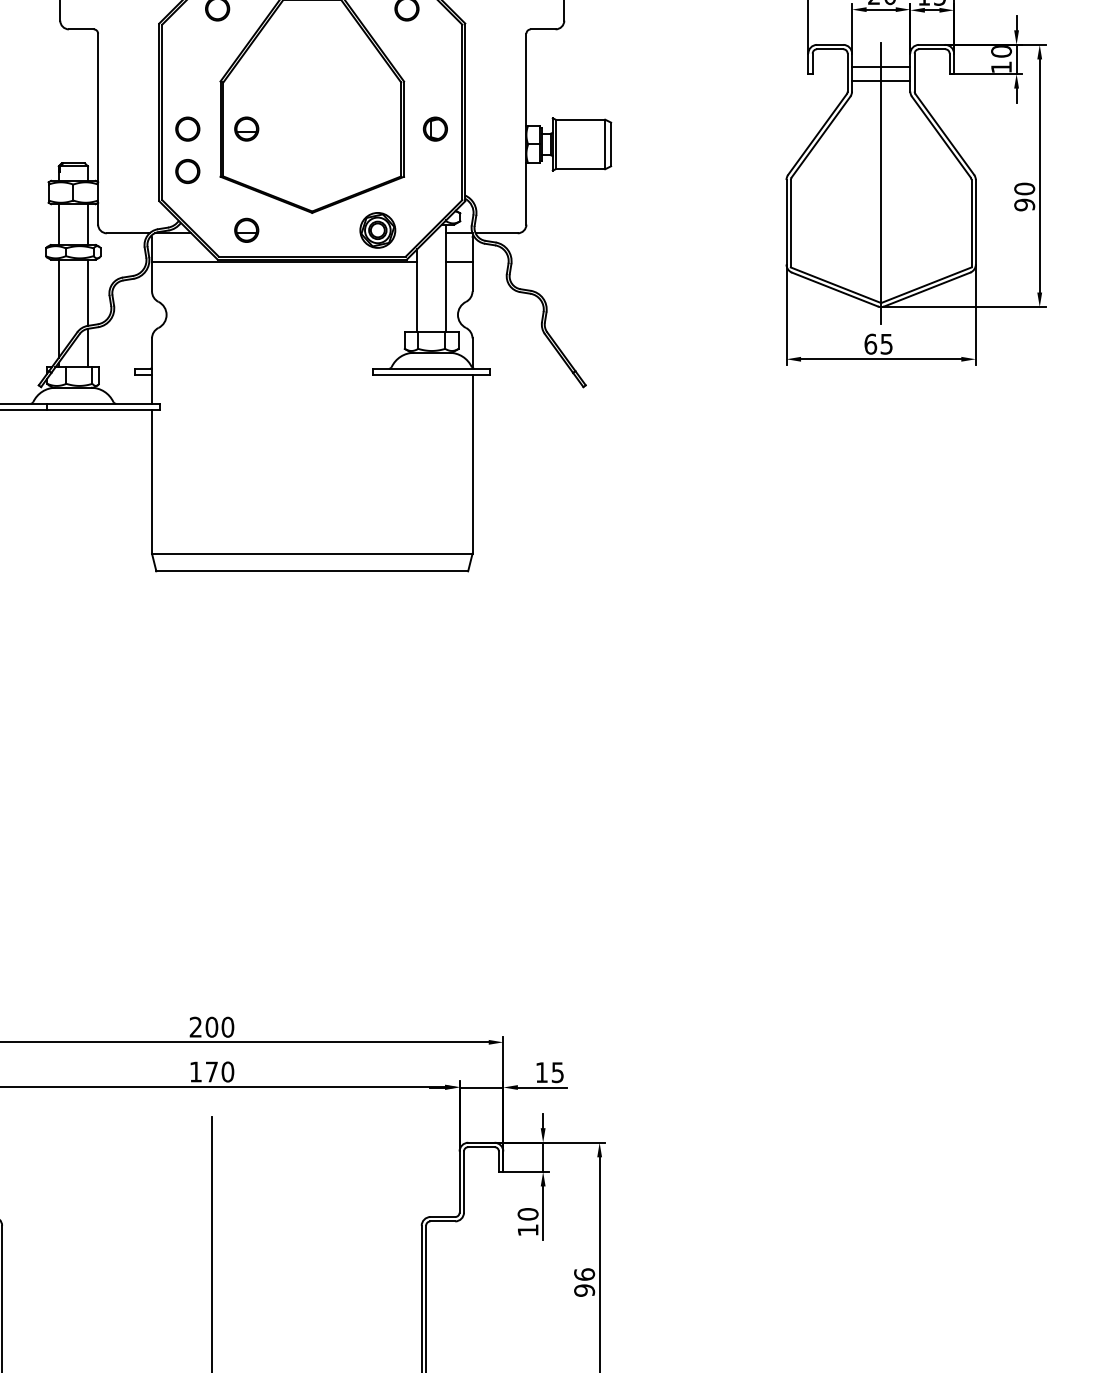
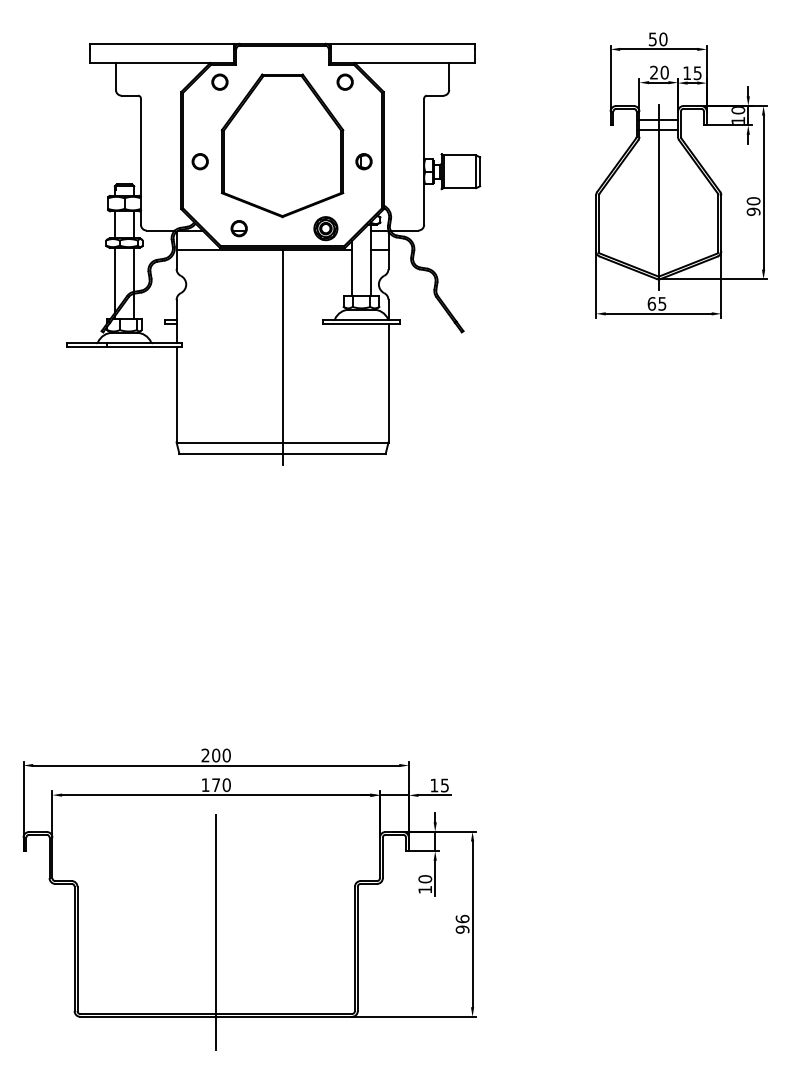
part: (245, 128) -> (238, 161), removed
circle: (186, 171) -> (199, 189), removed
line: (312, 425) -> (282, 357), added

